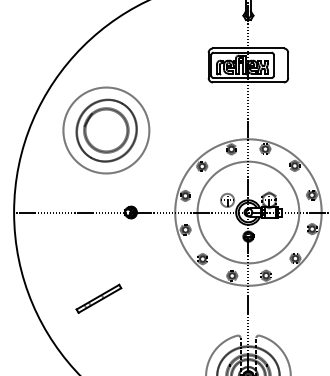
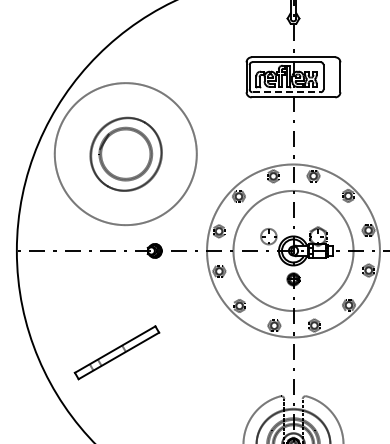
line: (243, 78) -> (287, 92), solid -> dashed
circle: (106, 129) -> (125, 153), size x1.4
part: (98, 298) -> (116, 352), size x1.6

